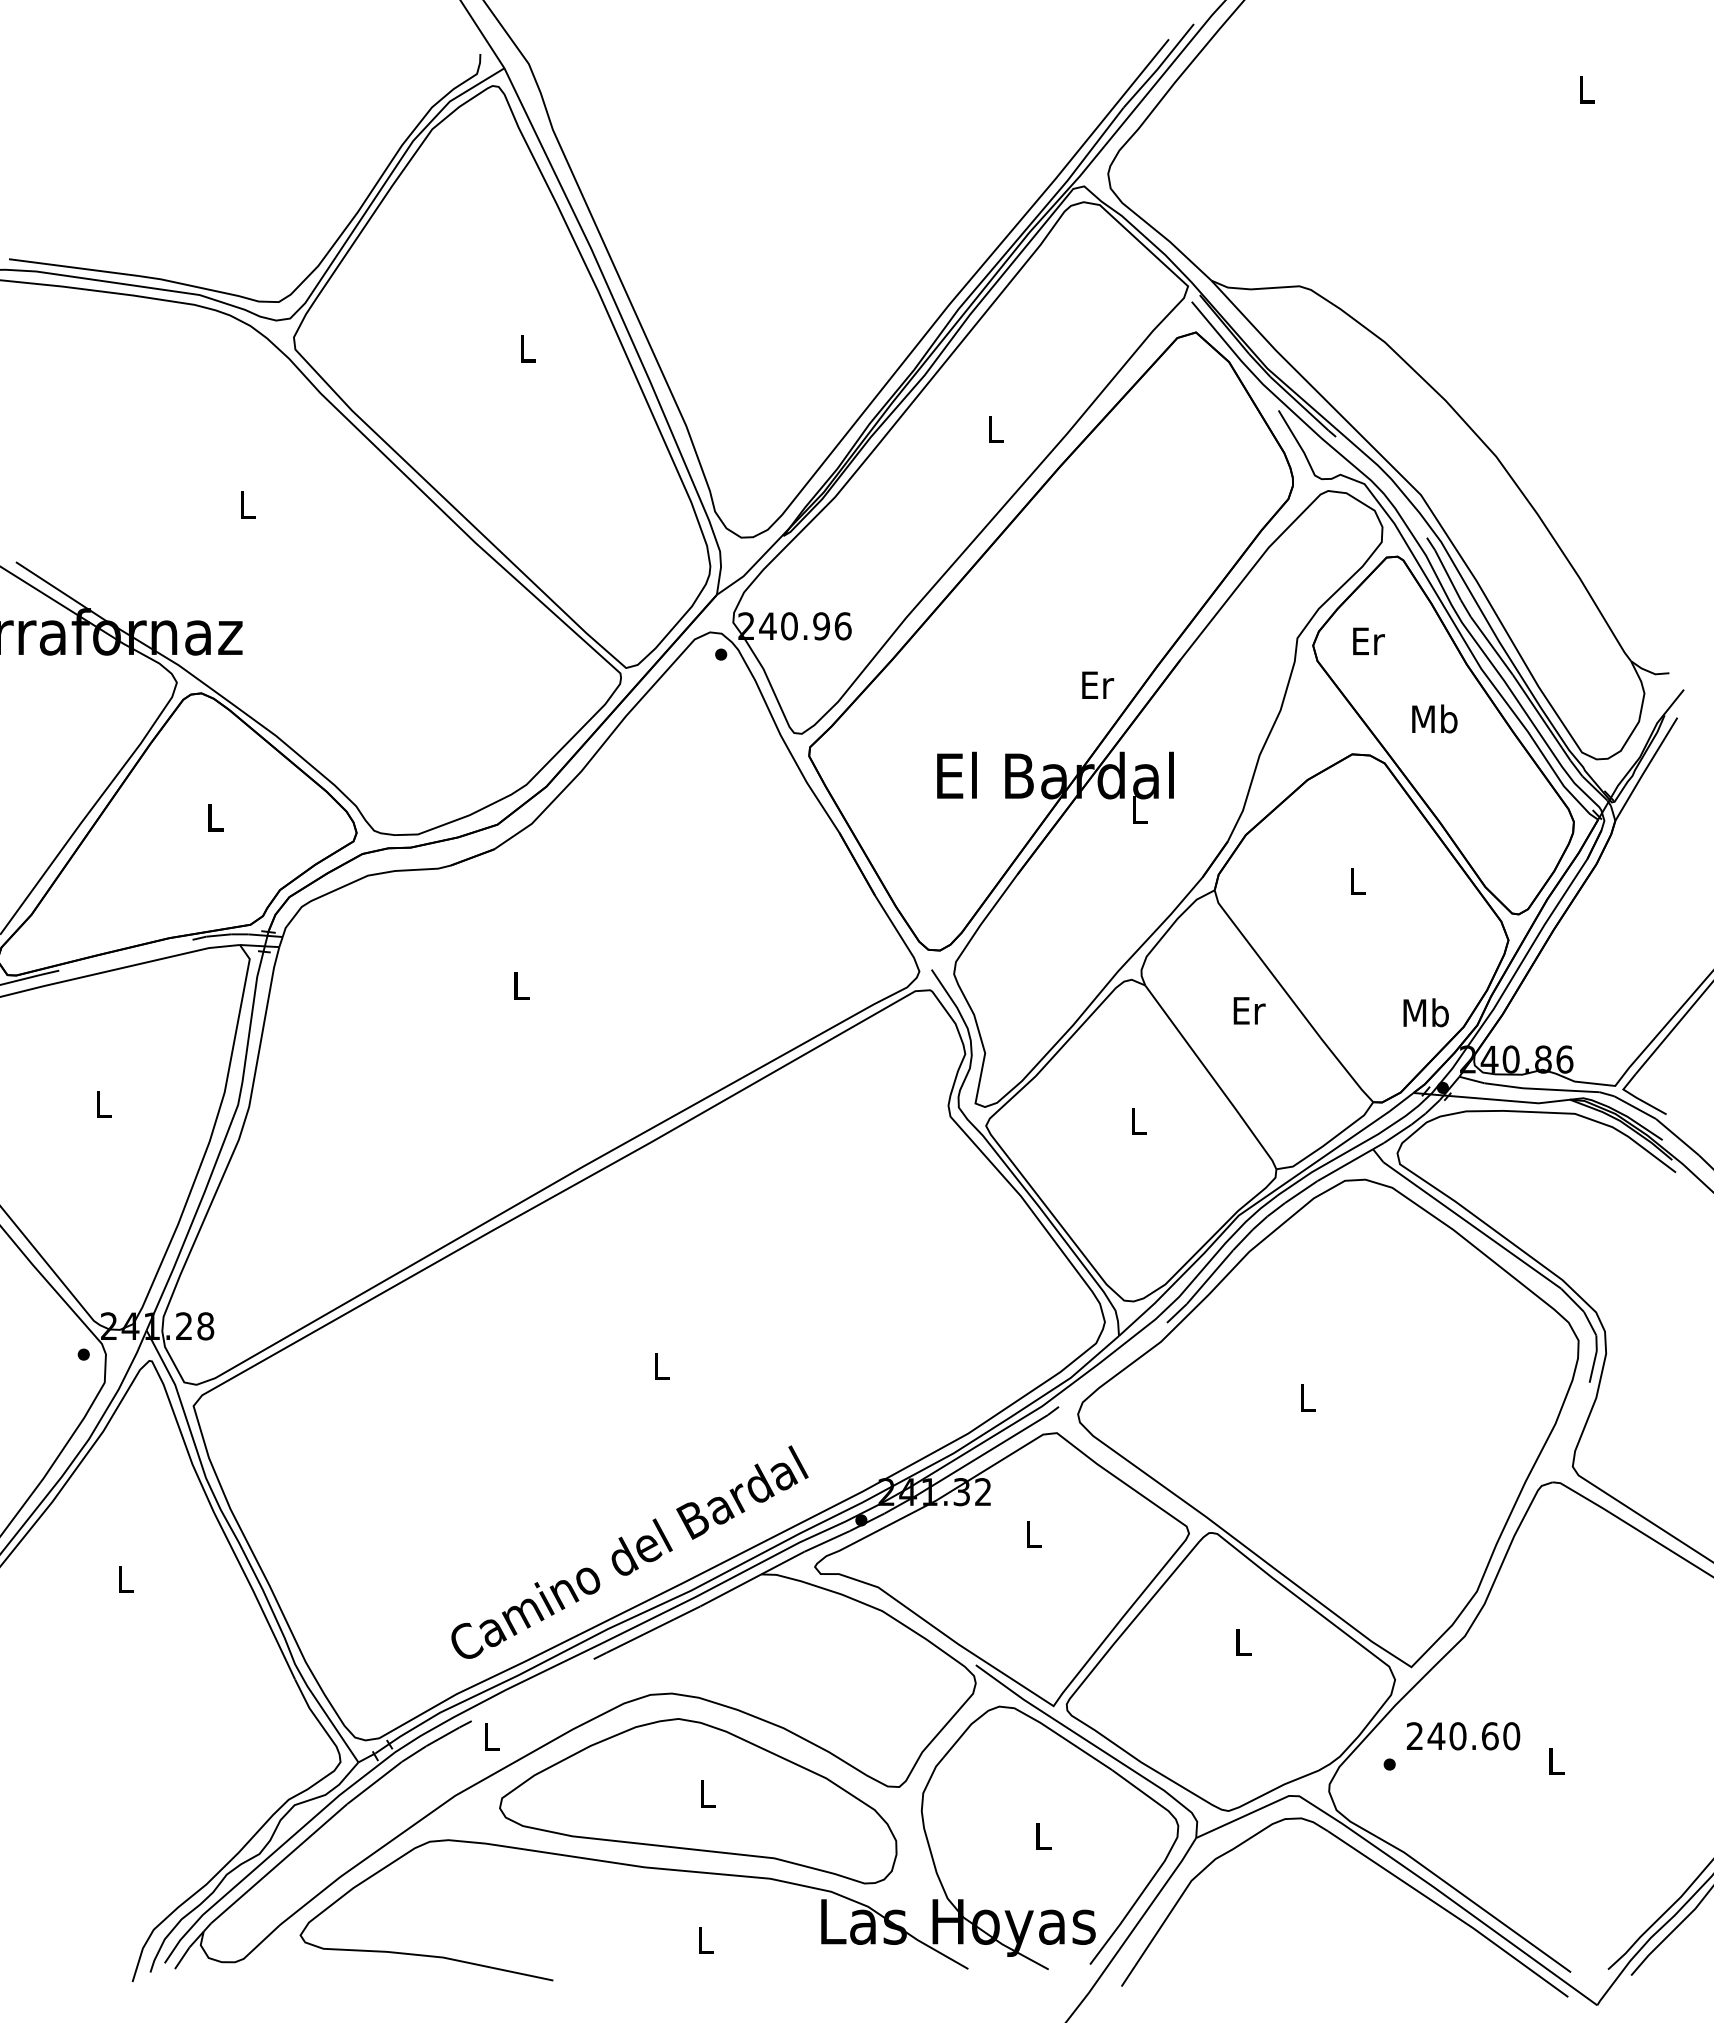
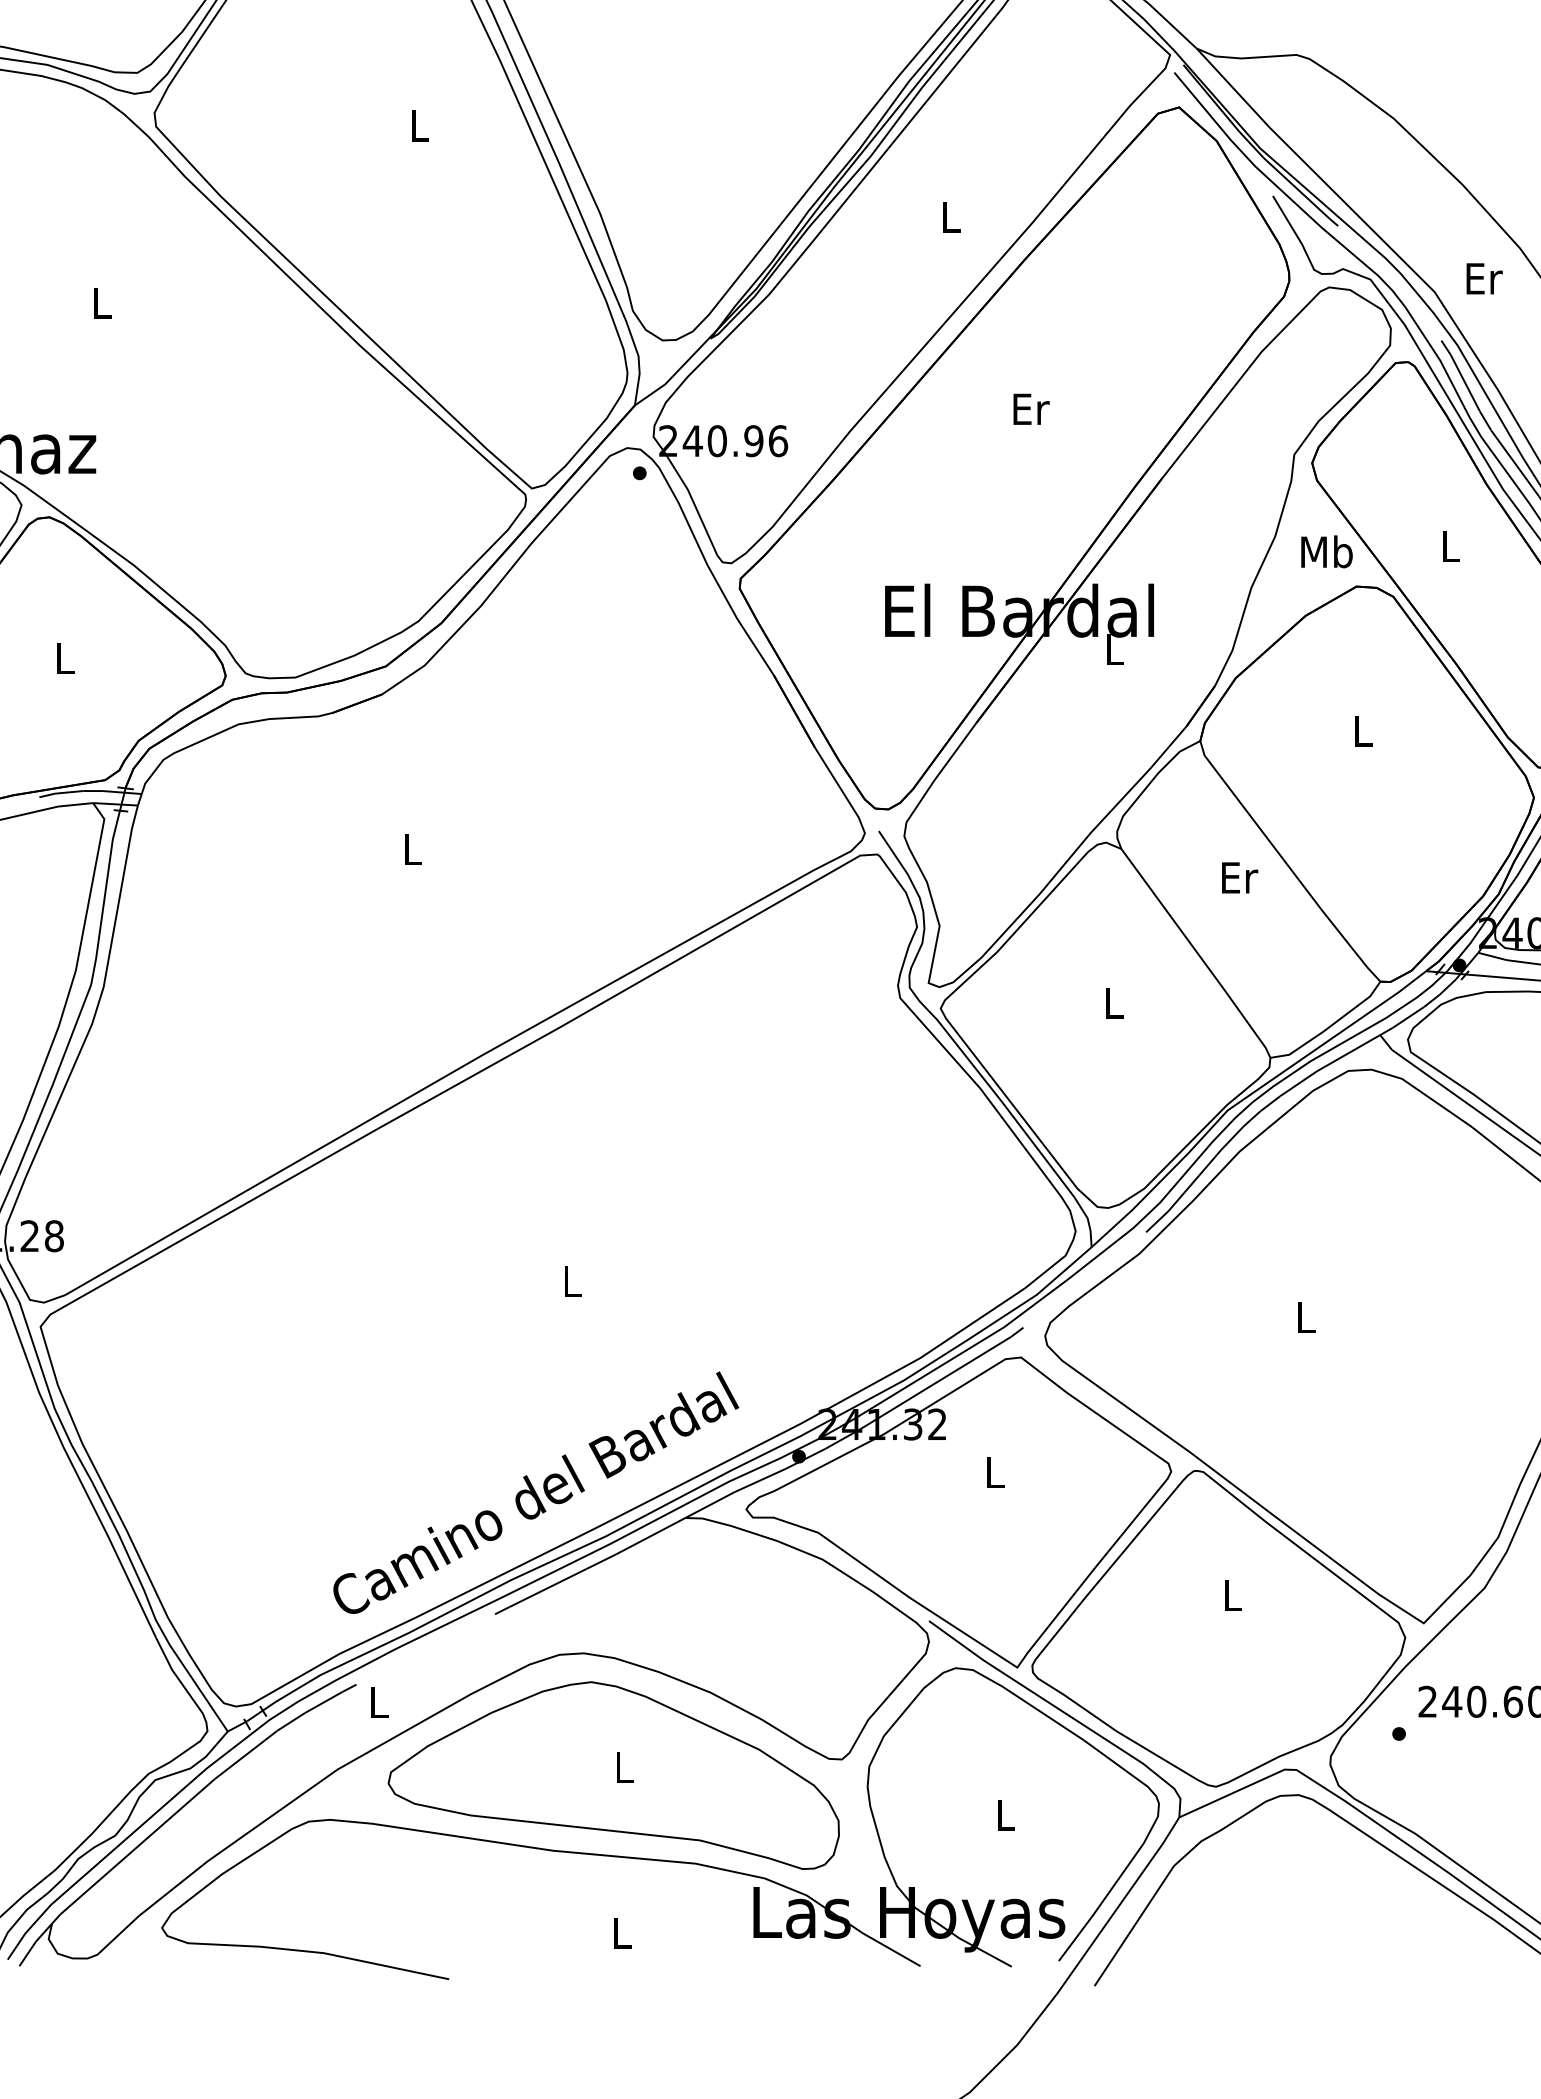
text: (1368, 640) -> (1484, 277), moved
text: (1098, 684) -> (1032, 408), moved
text: (1434, 718) -> (1449, 545), Mb -> L
text: (1425, 1012) -> (1326, 551), moved

